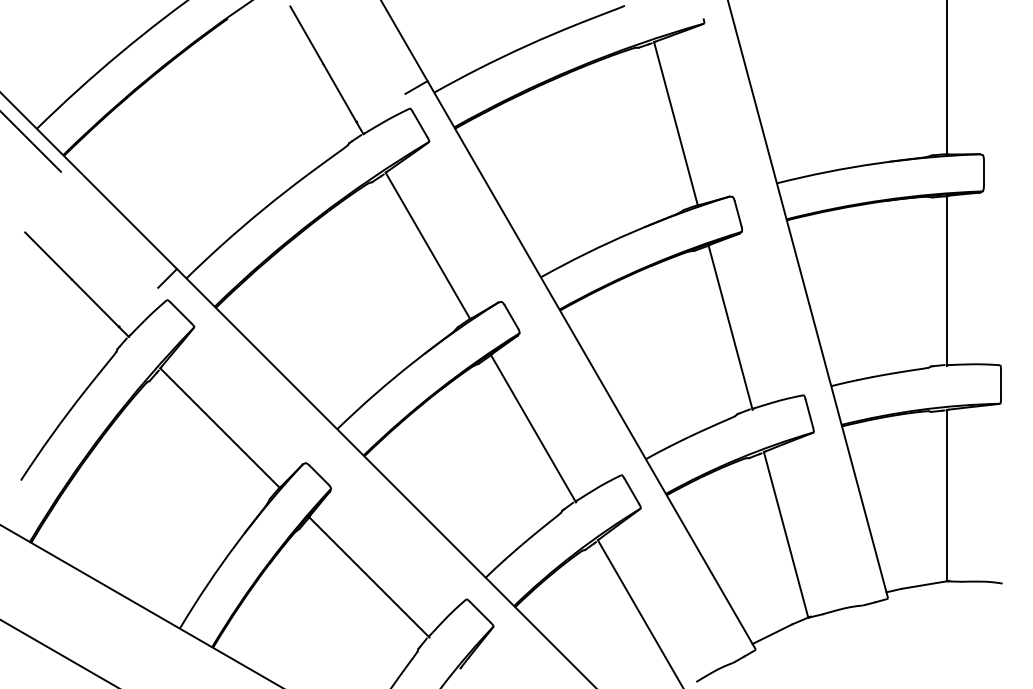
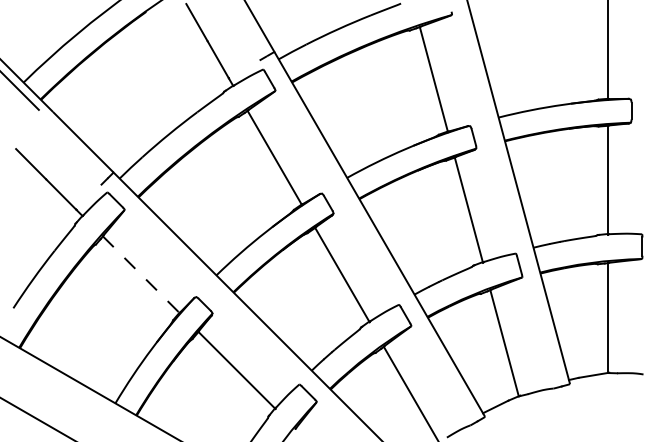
line: (220, 427) -> (141, 274), solid -> dashed

